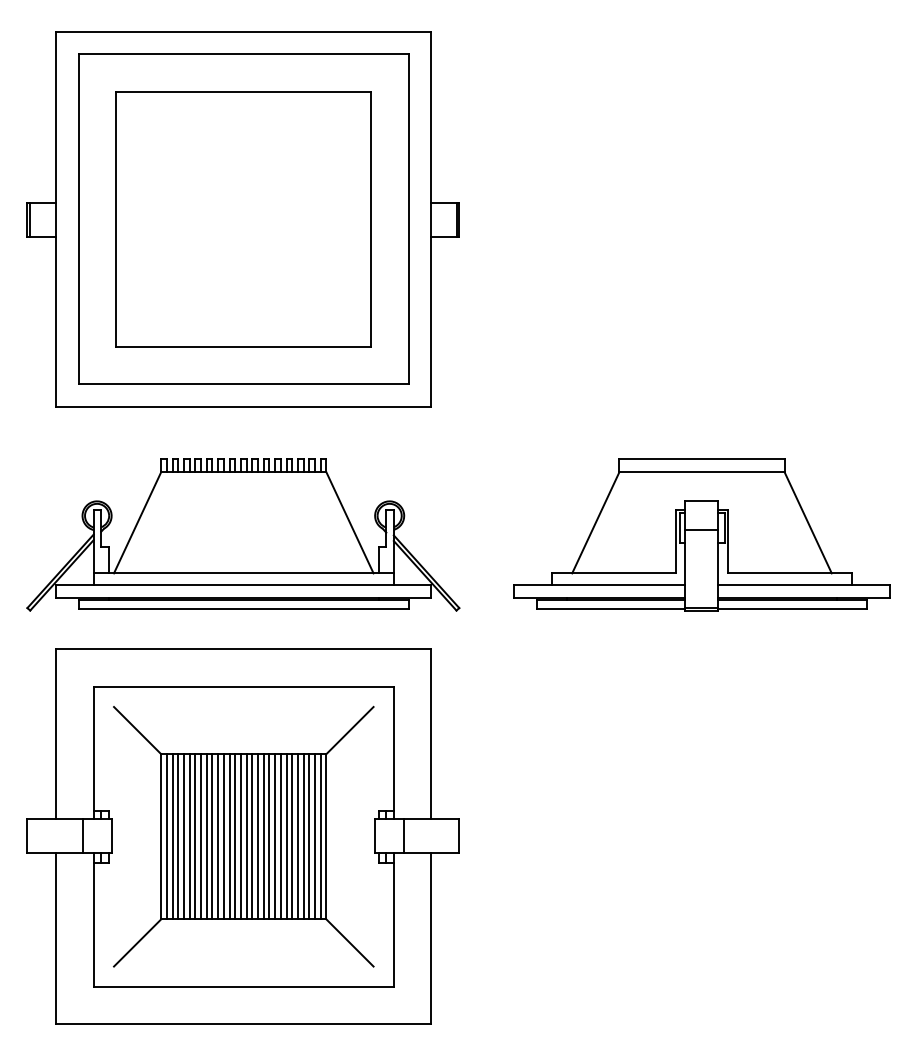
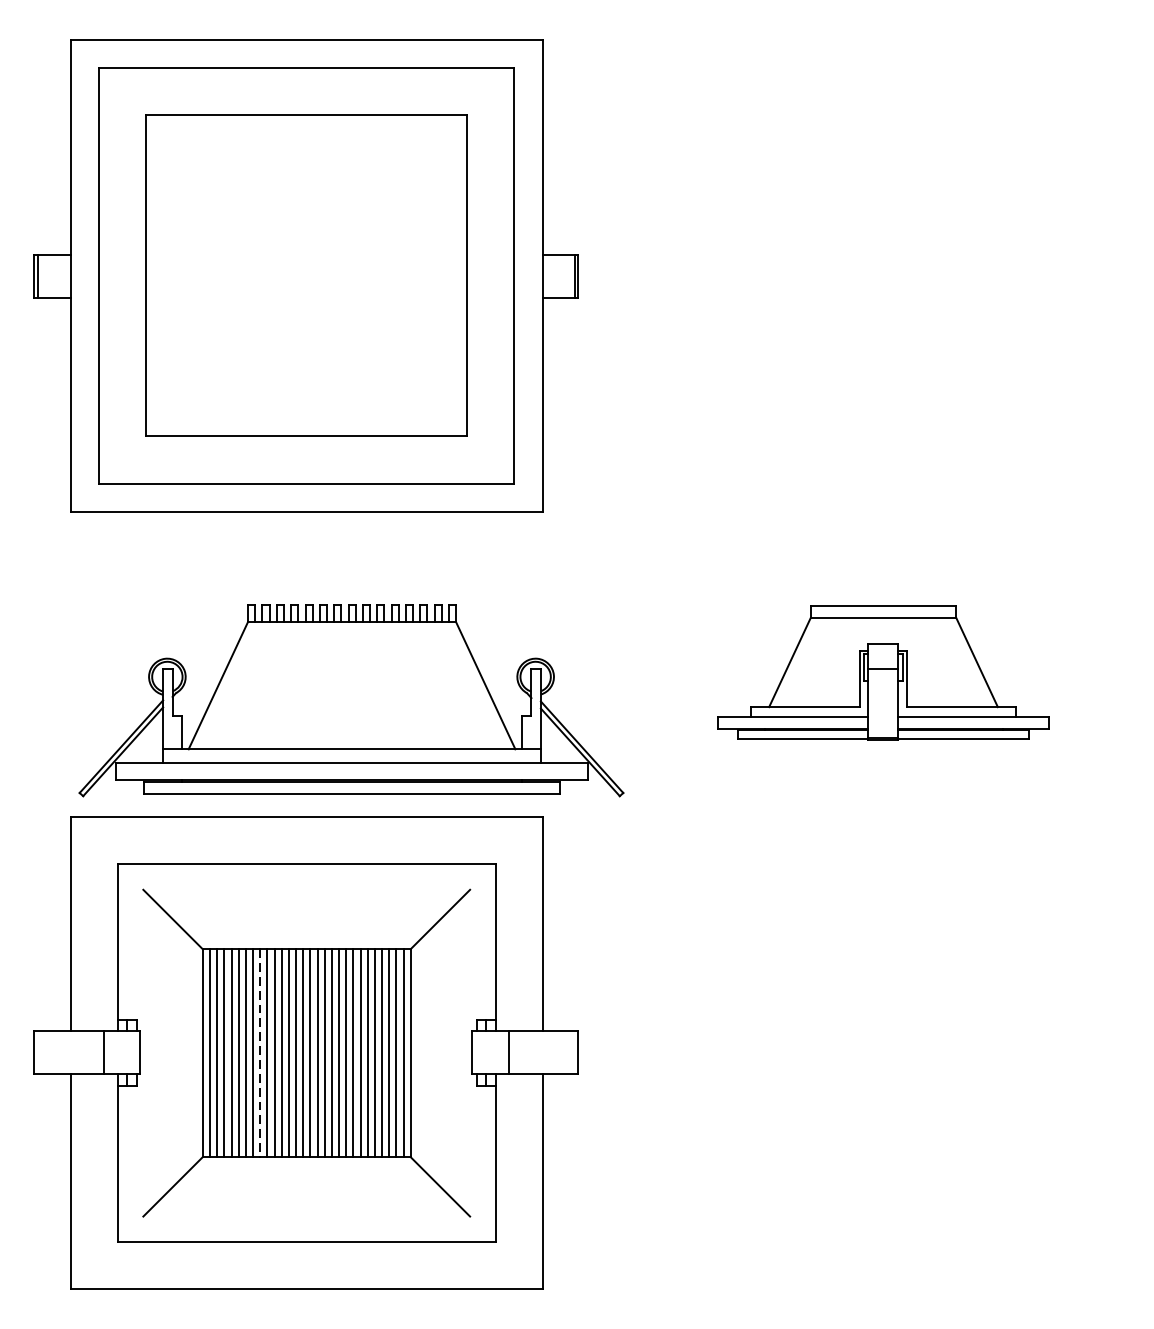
part: (243, 534) -> (351, 700), moved
part: (701, 534) -> (882, 672), size x0.7
line: (206, 836) -> (259, 1052), solid -> dashed

